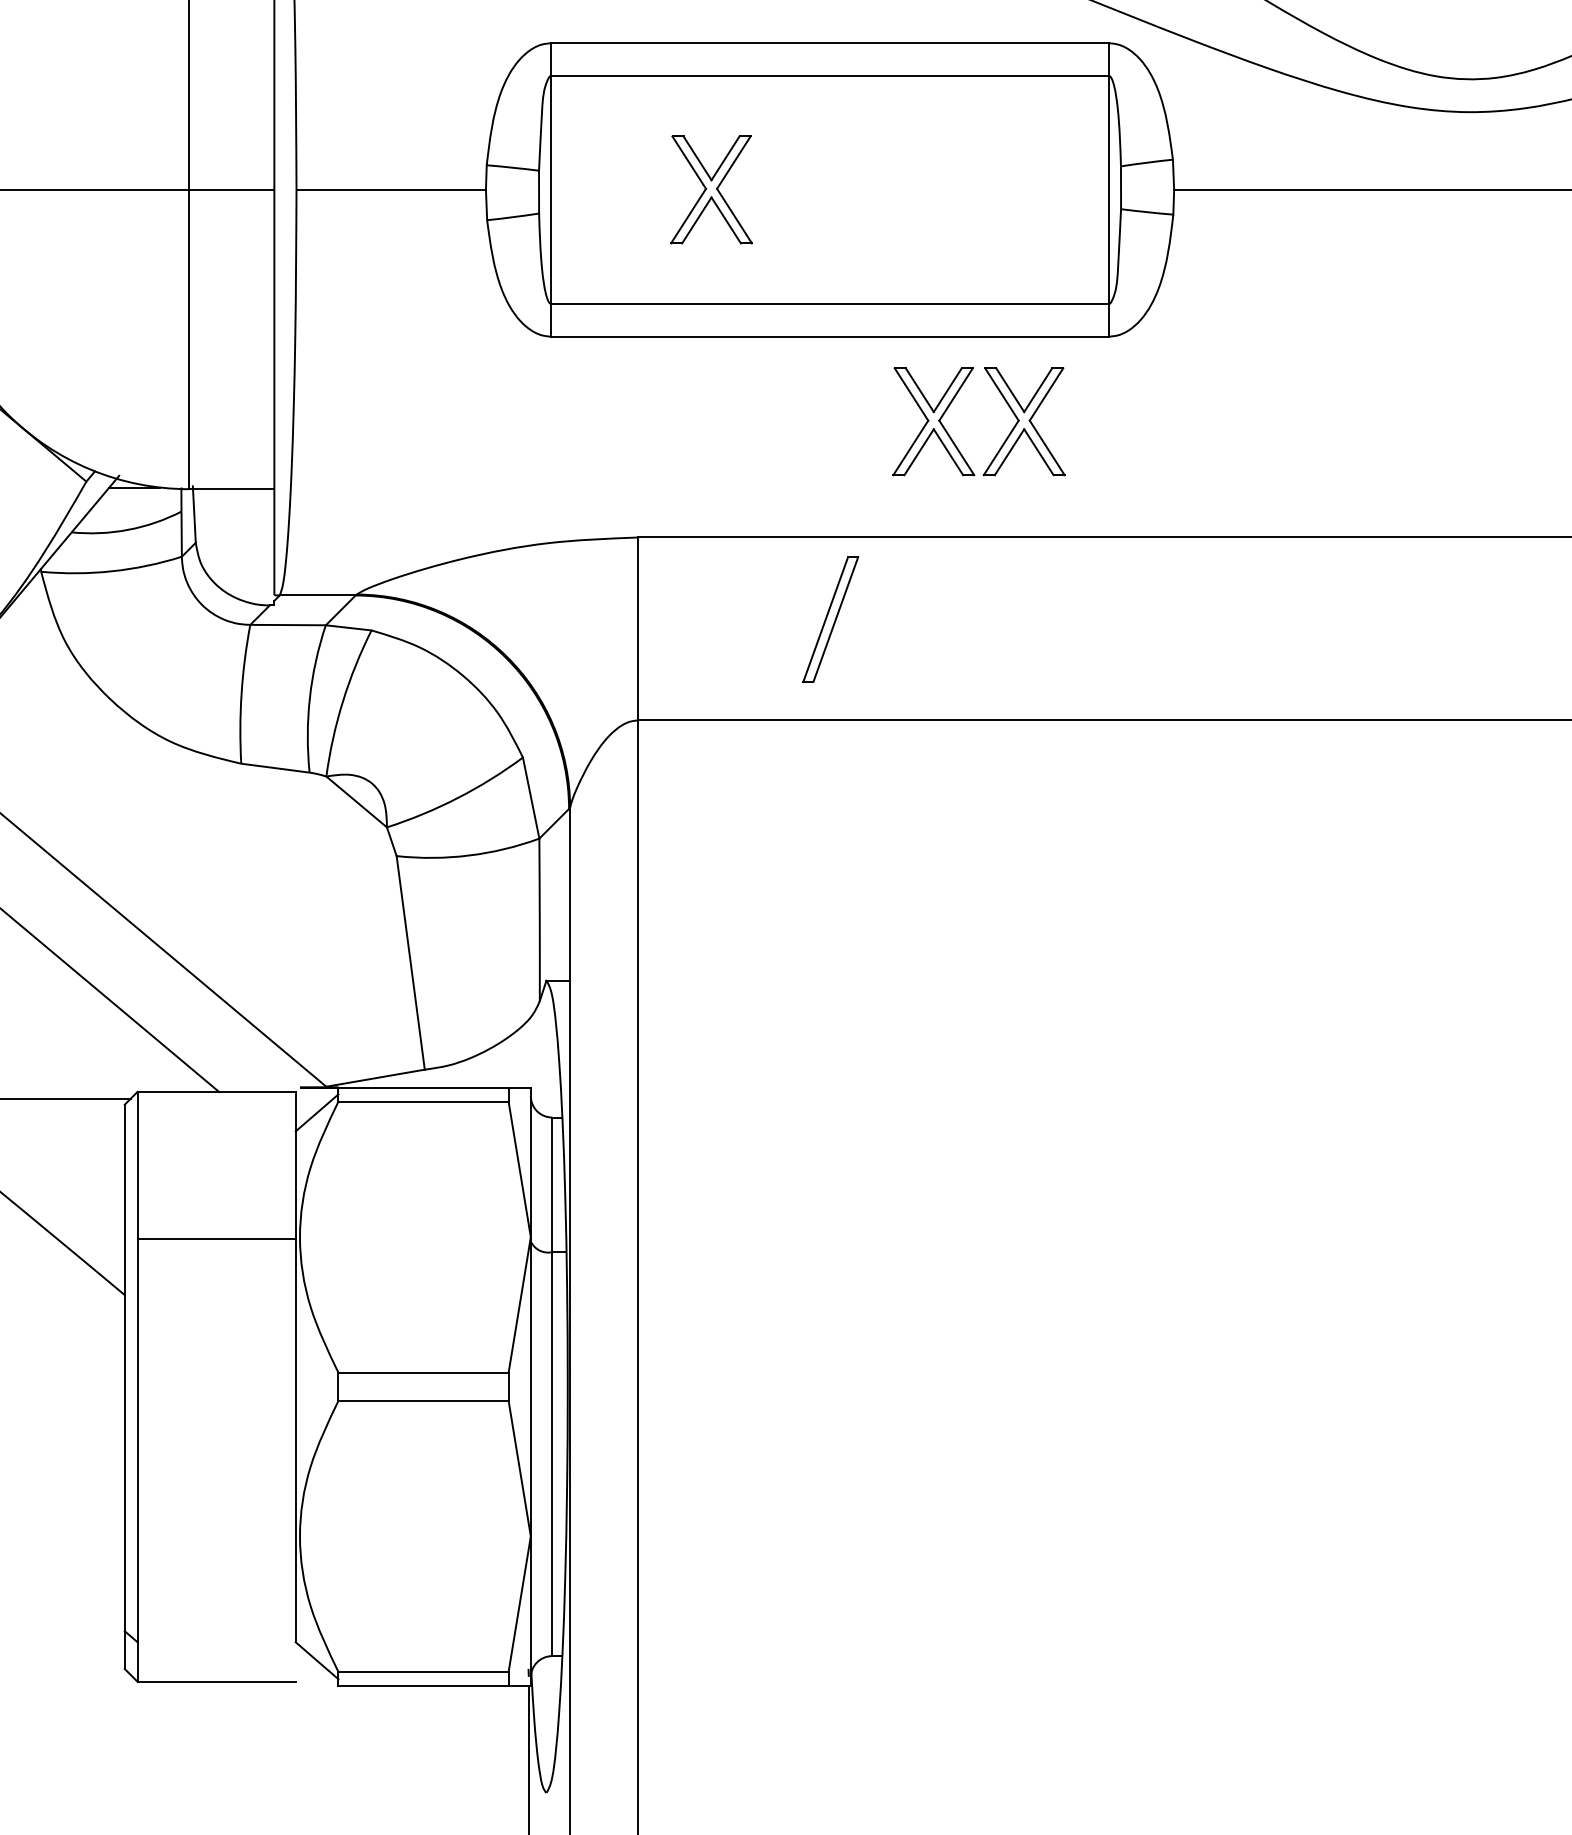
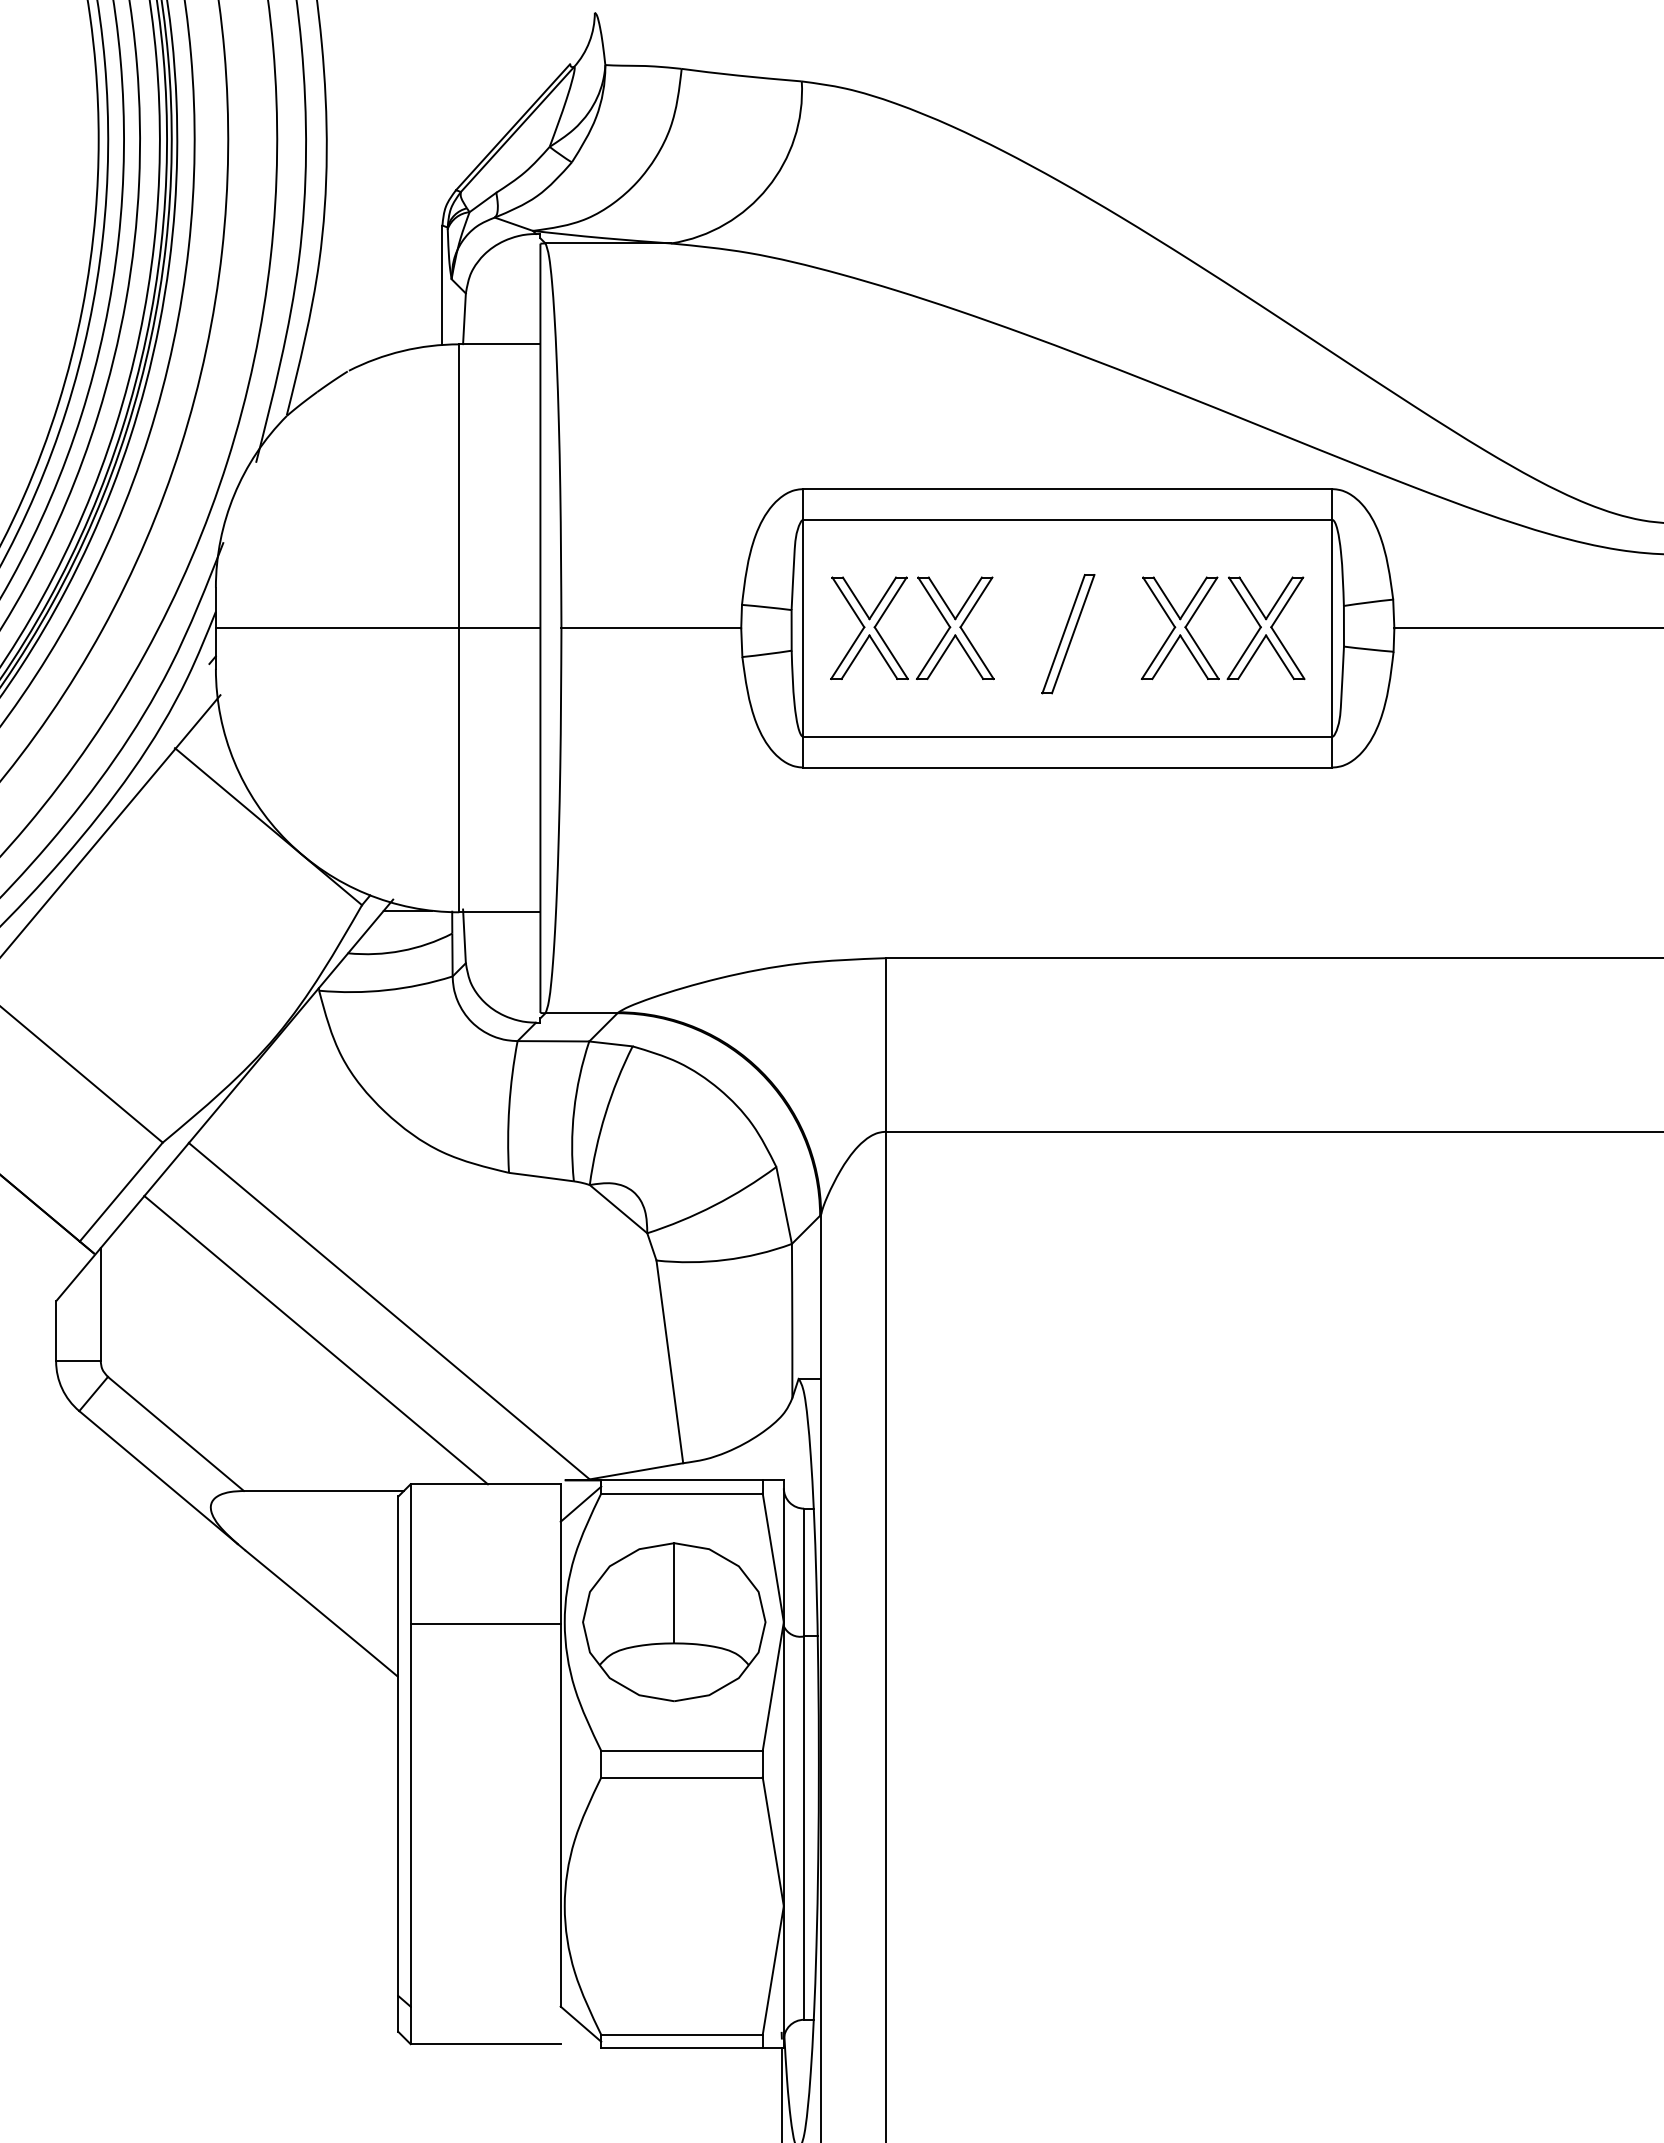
part: (621, 189) -> (869, 627), added
part: (953, 439) -> (1198, 645), moved
part: (830, 620) -> (1068, 634), moved
part: (415, 1237) -> (674, 1622), added

